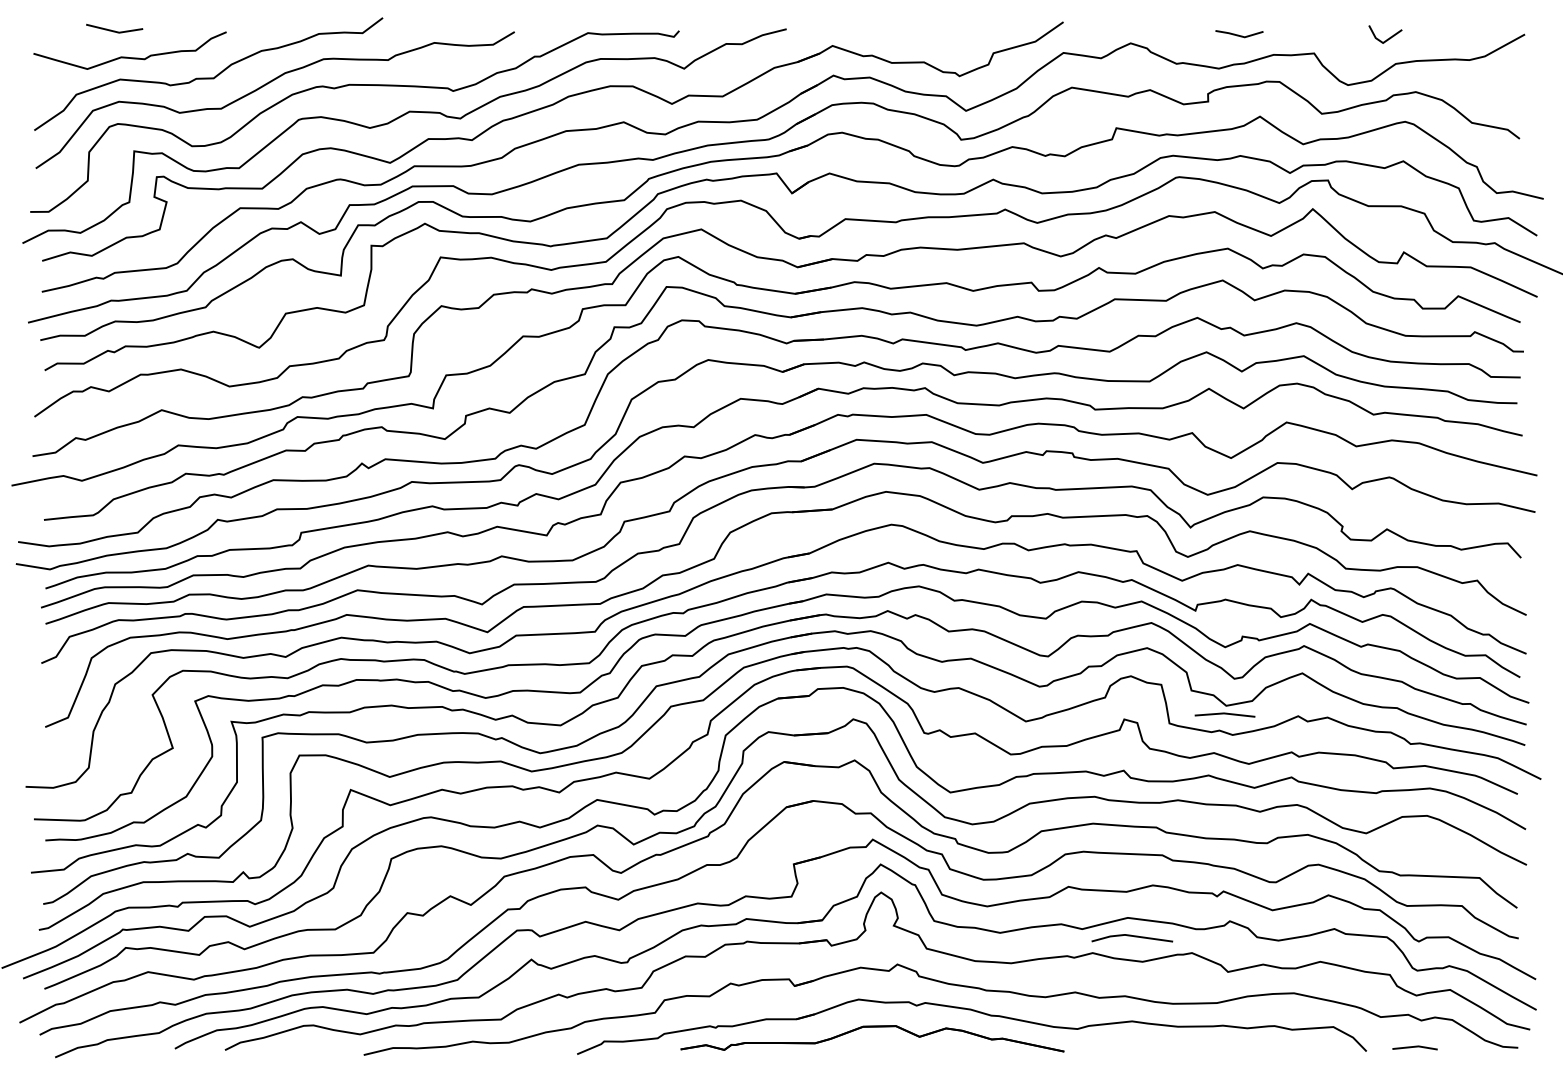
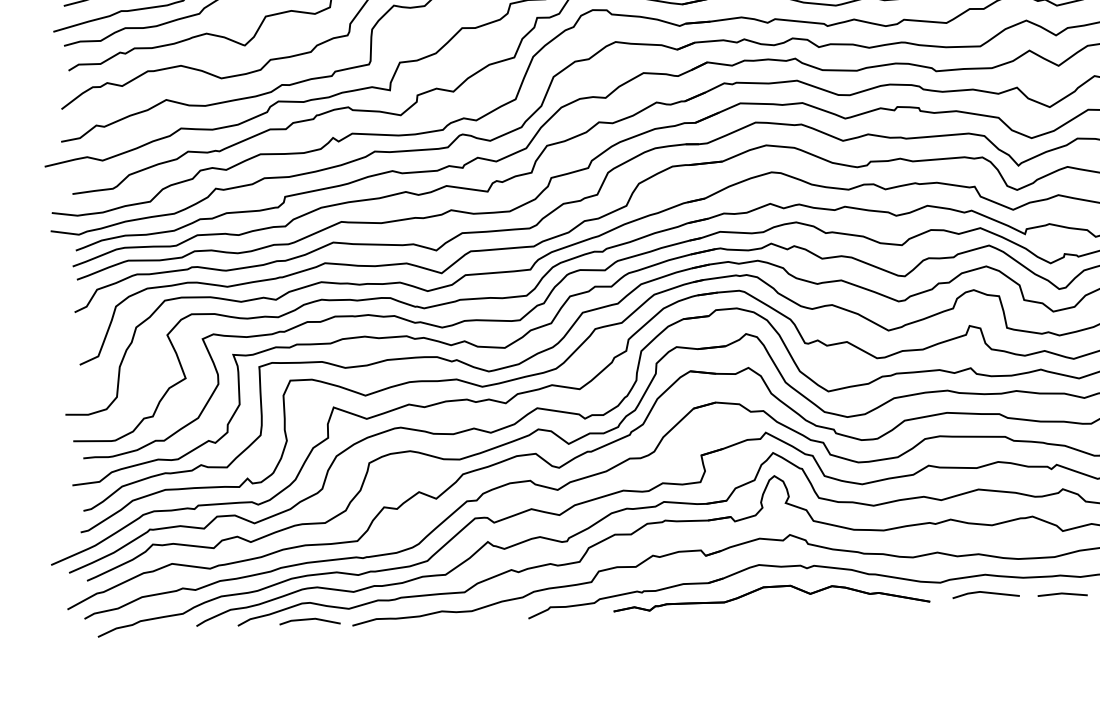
line: (1224, 714) -> (1062, 594), moved
line: (1132, 936) -> (986, 592), moved
line: (312, 1046) -> (309, 620), added

